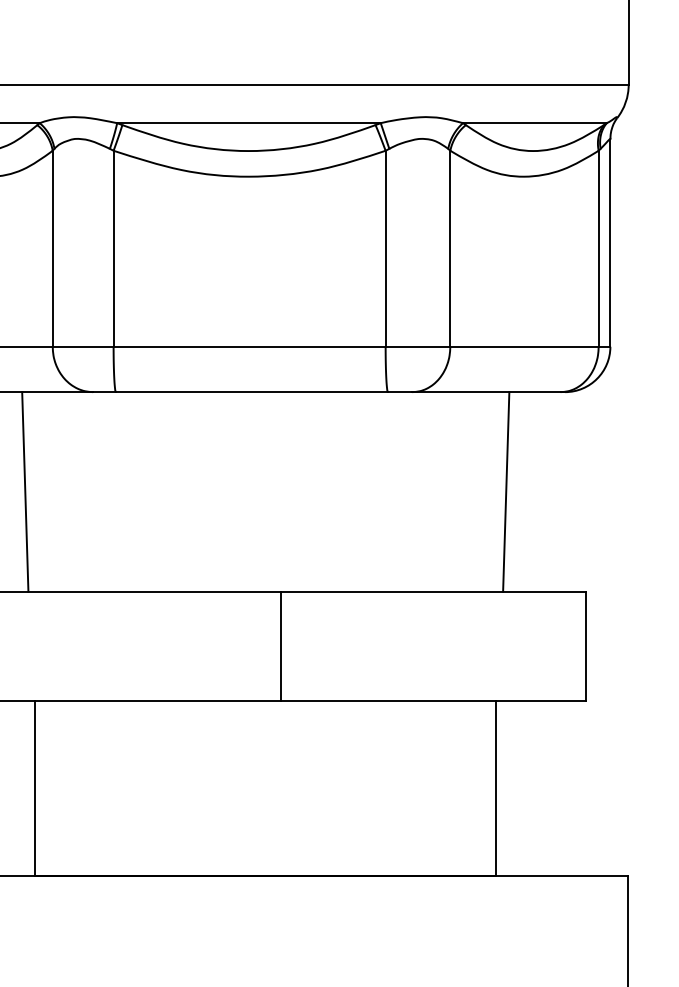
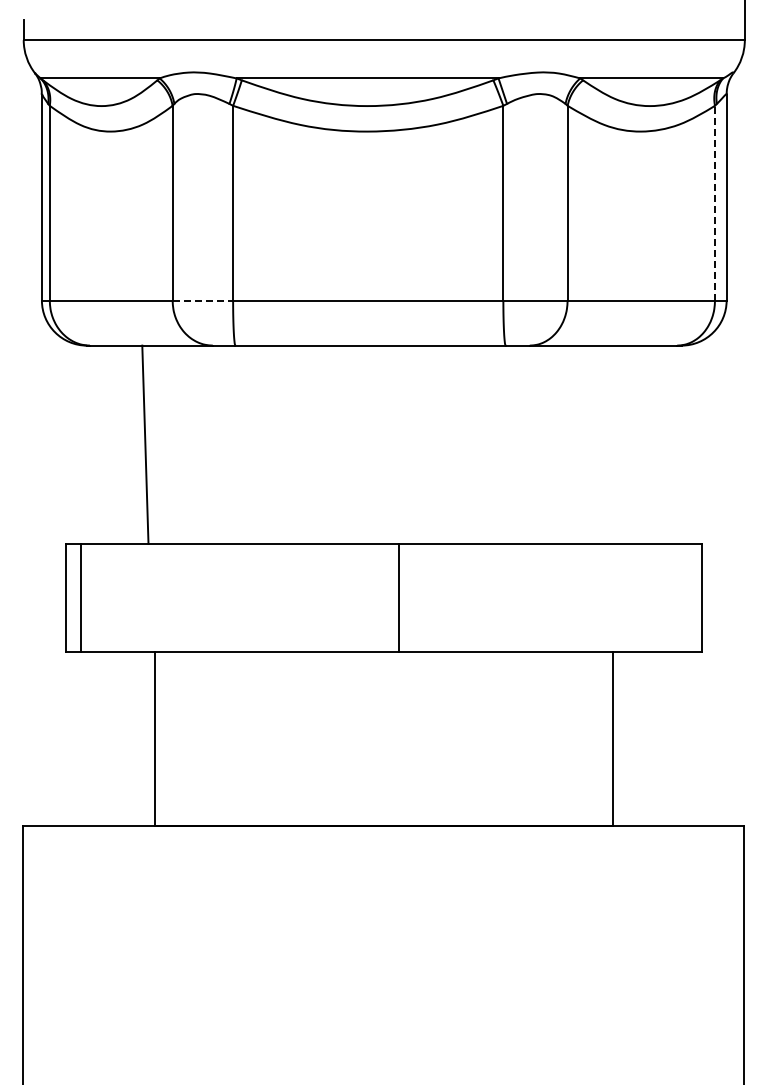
line: (599, 248) -> (715, 202), solid -> dashed
line: (83, 346) -> (203, 300), solid -> dashed
line: (506, 491) -> (623, 444), removed

